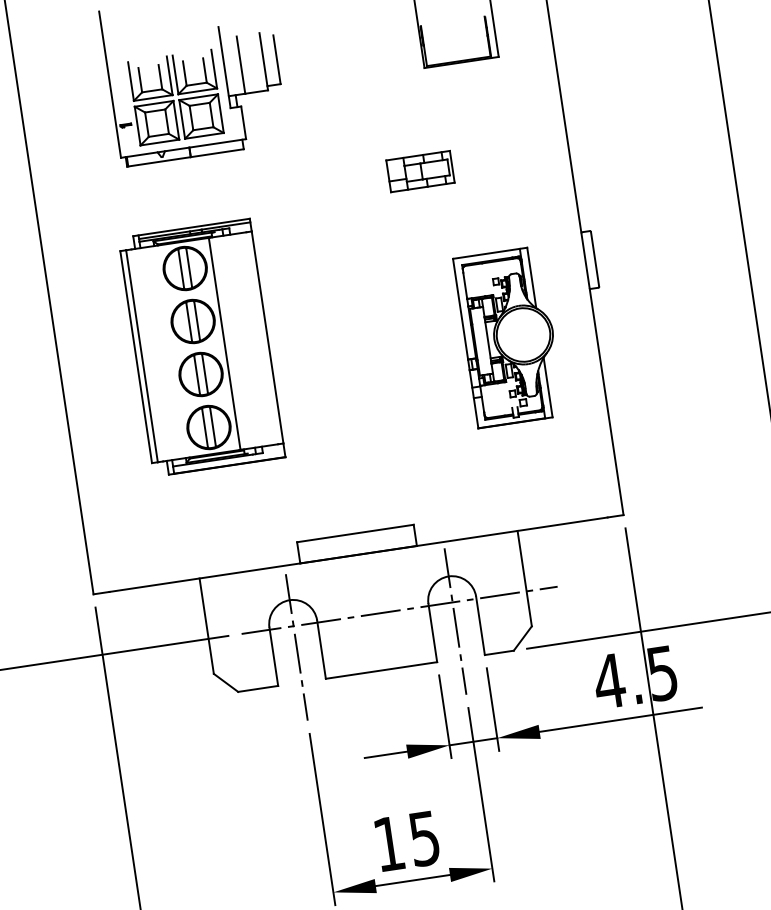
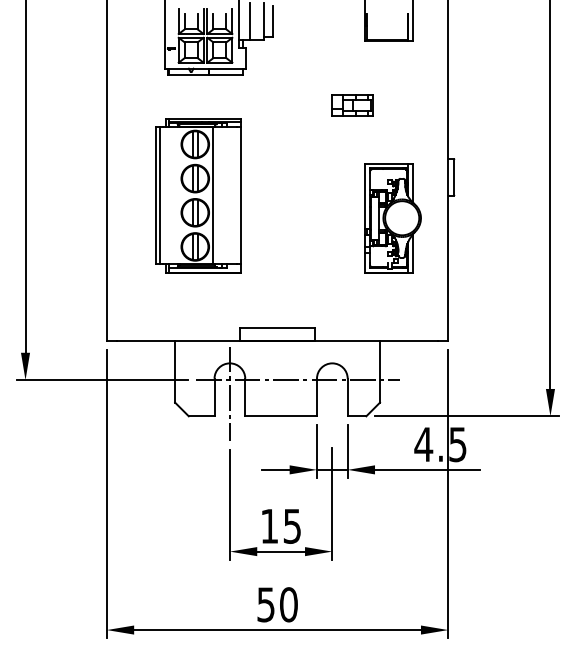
line: (455, 621) -> (332, 392), removed

